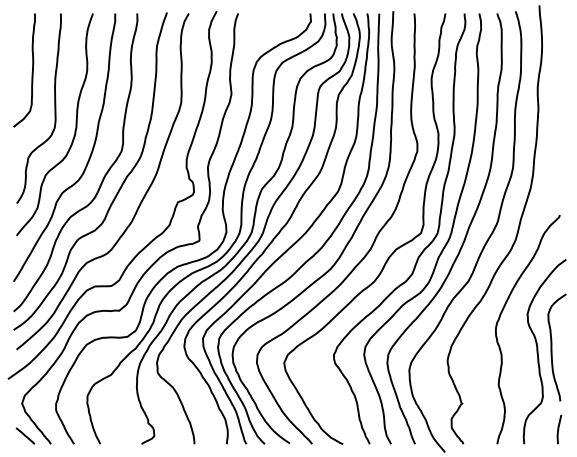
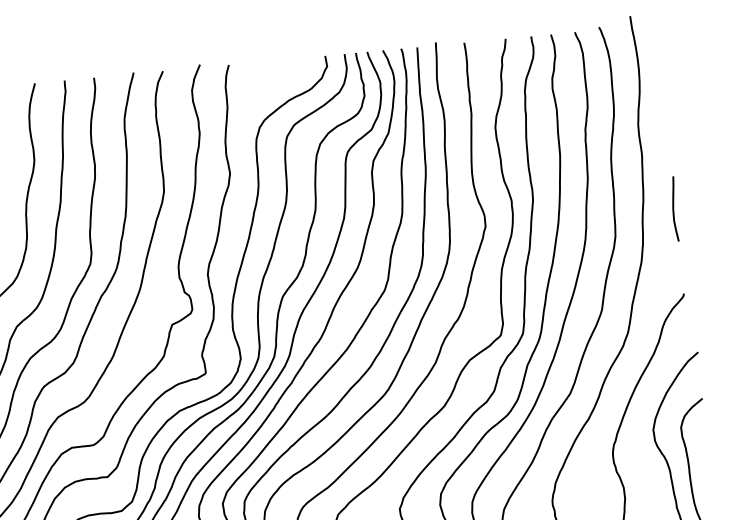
curve: (558, 151) -> (674, 208), added

